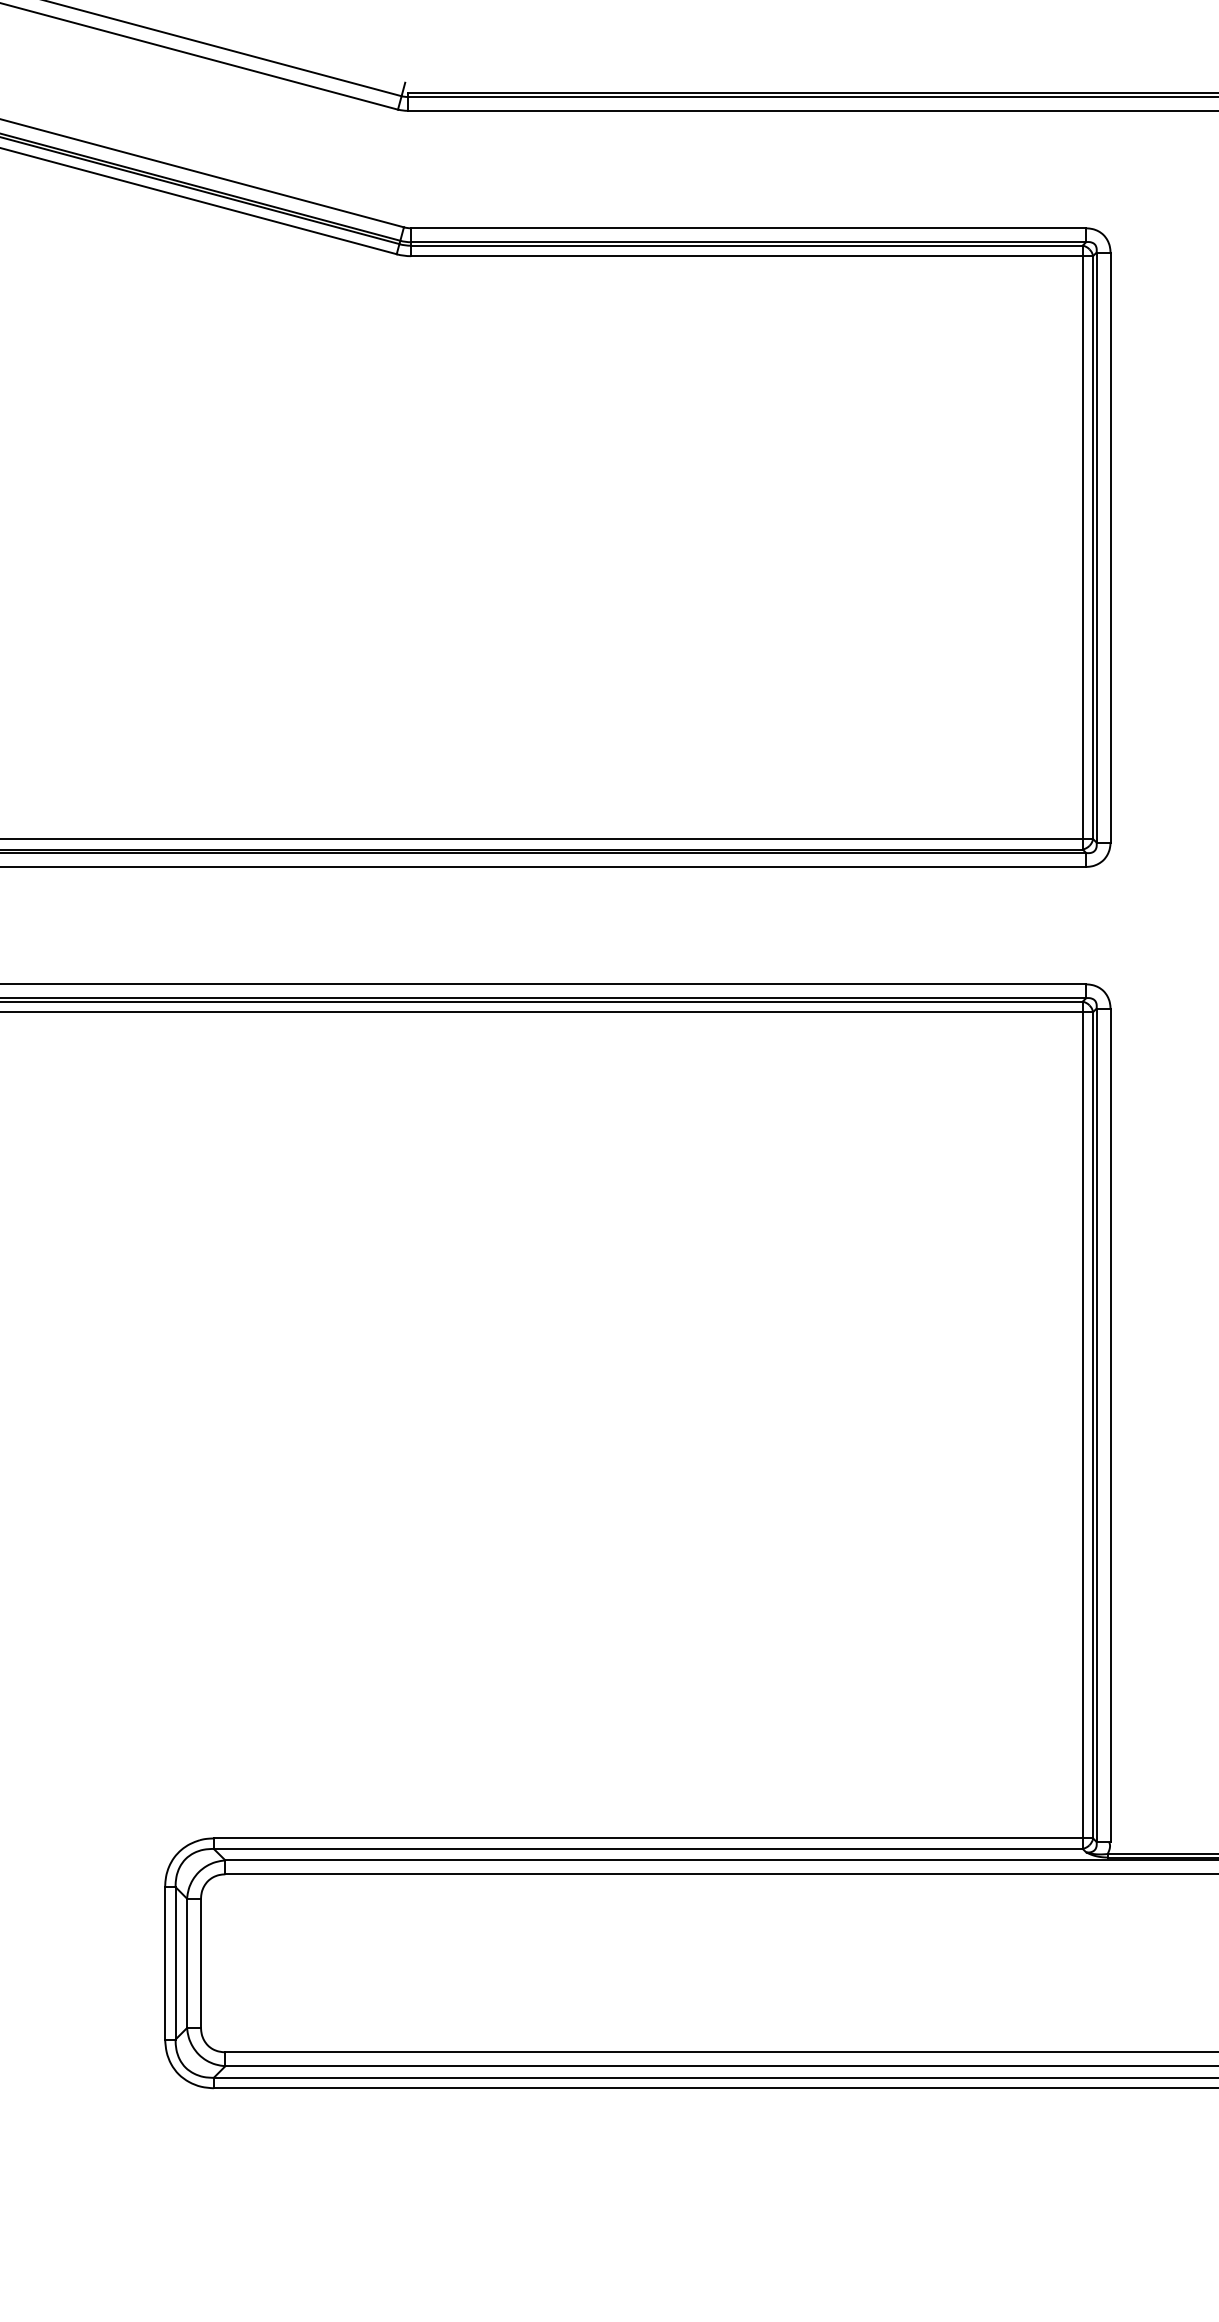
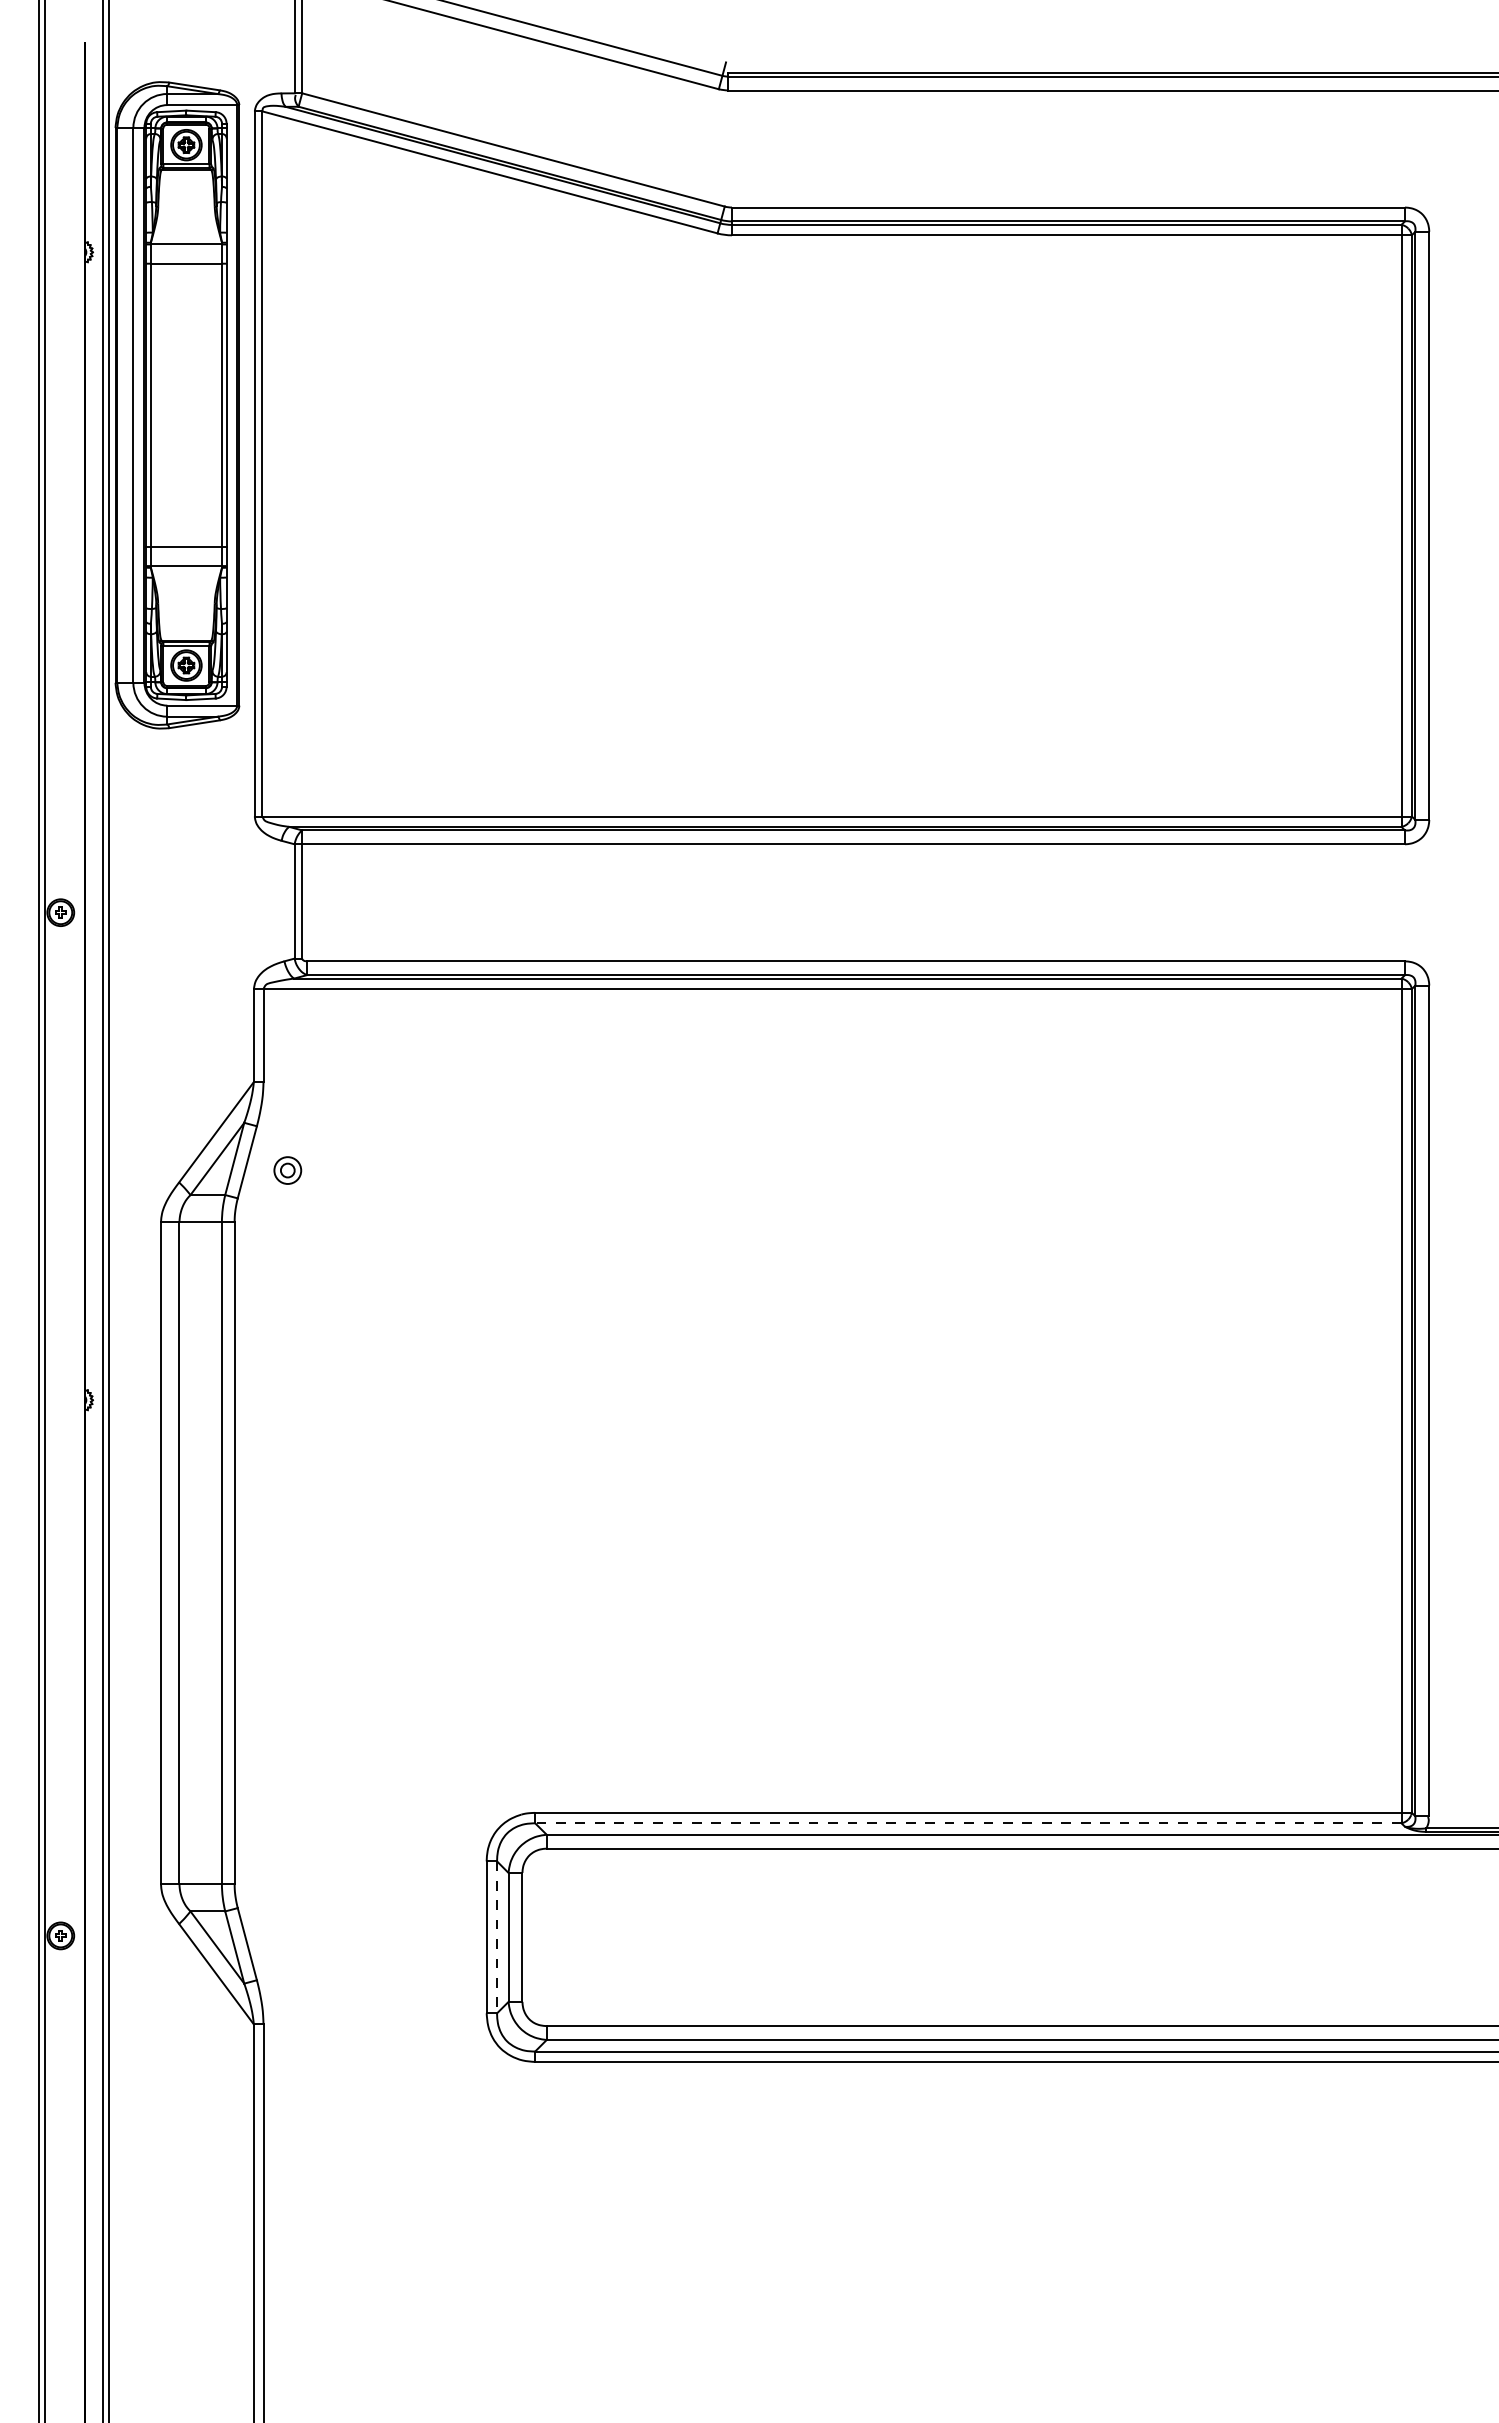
line: (647, 1849) -> (967, 1823), solid -> dashed
line: (175, 1963) -> (497, 1937), solid -> dashed

